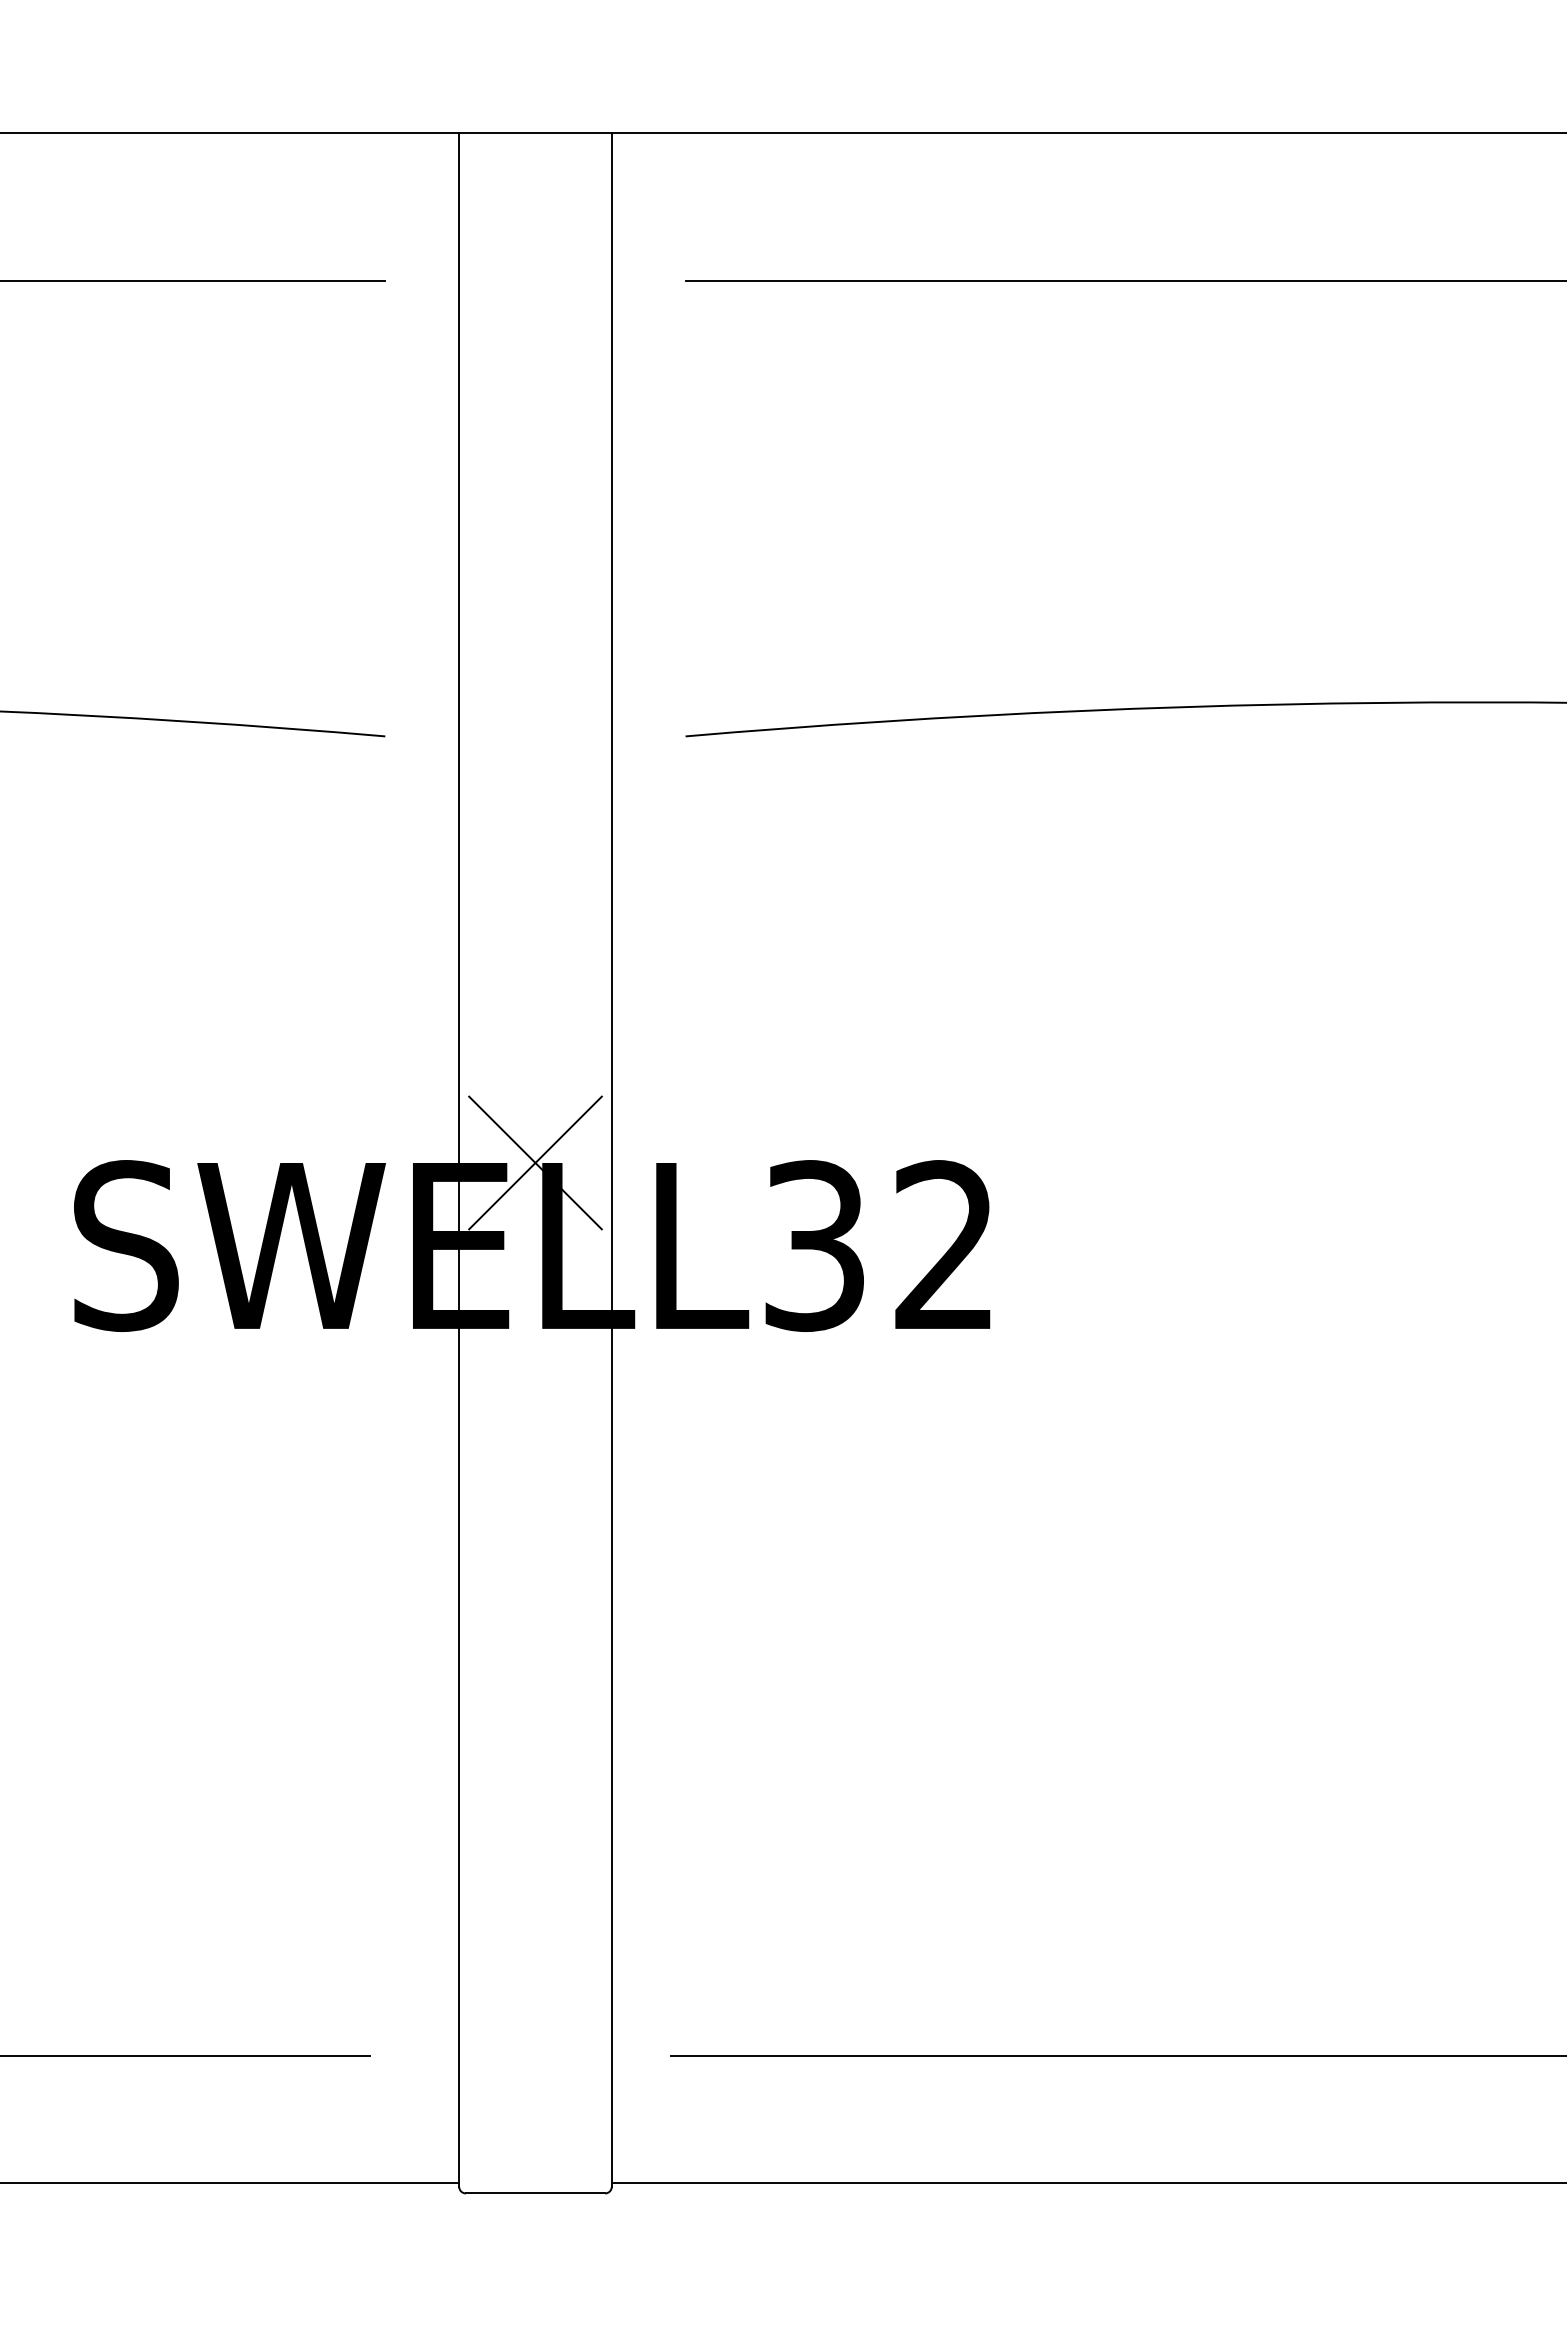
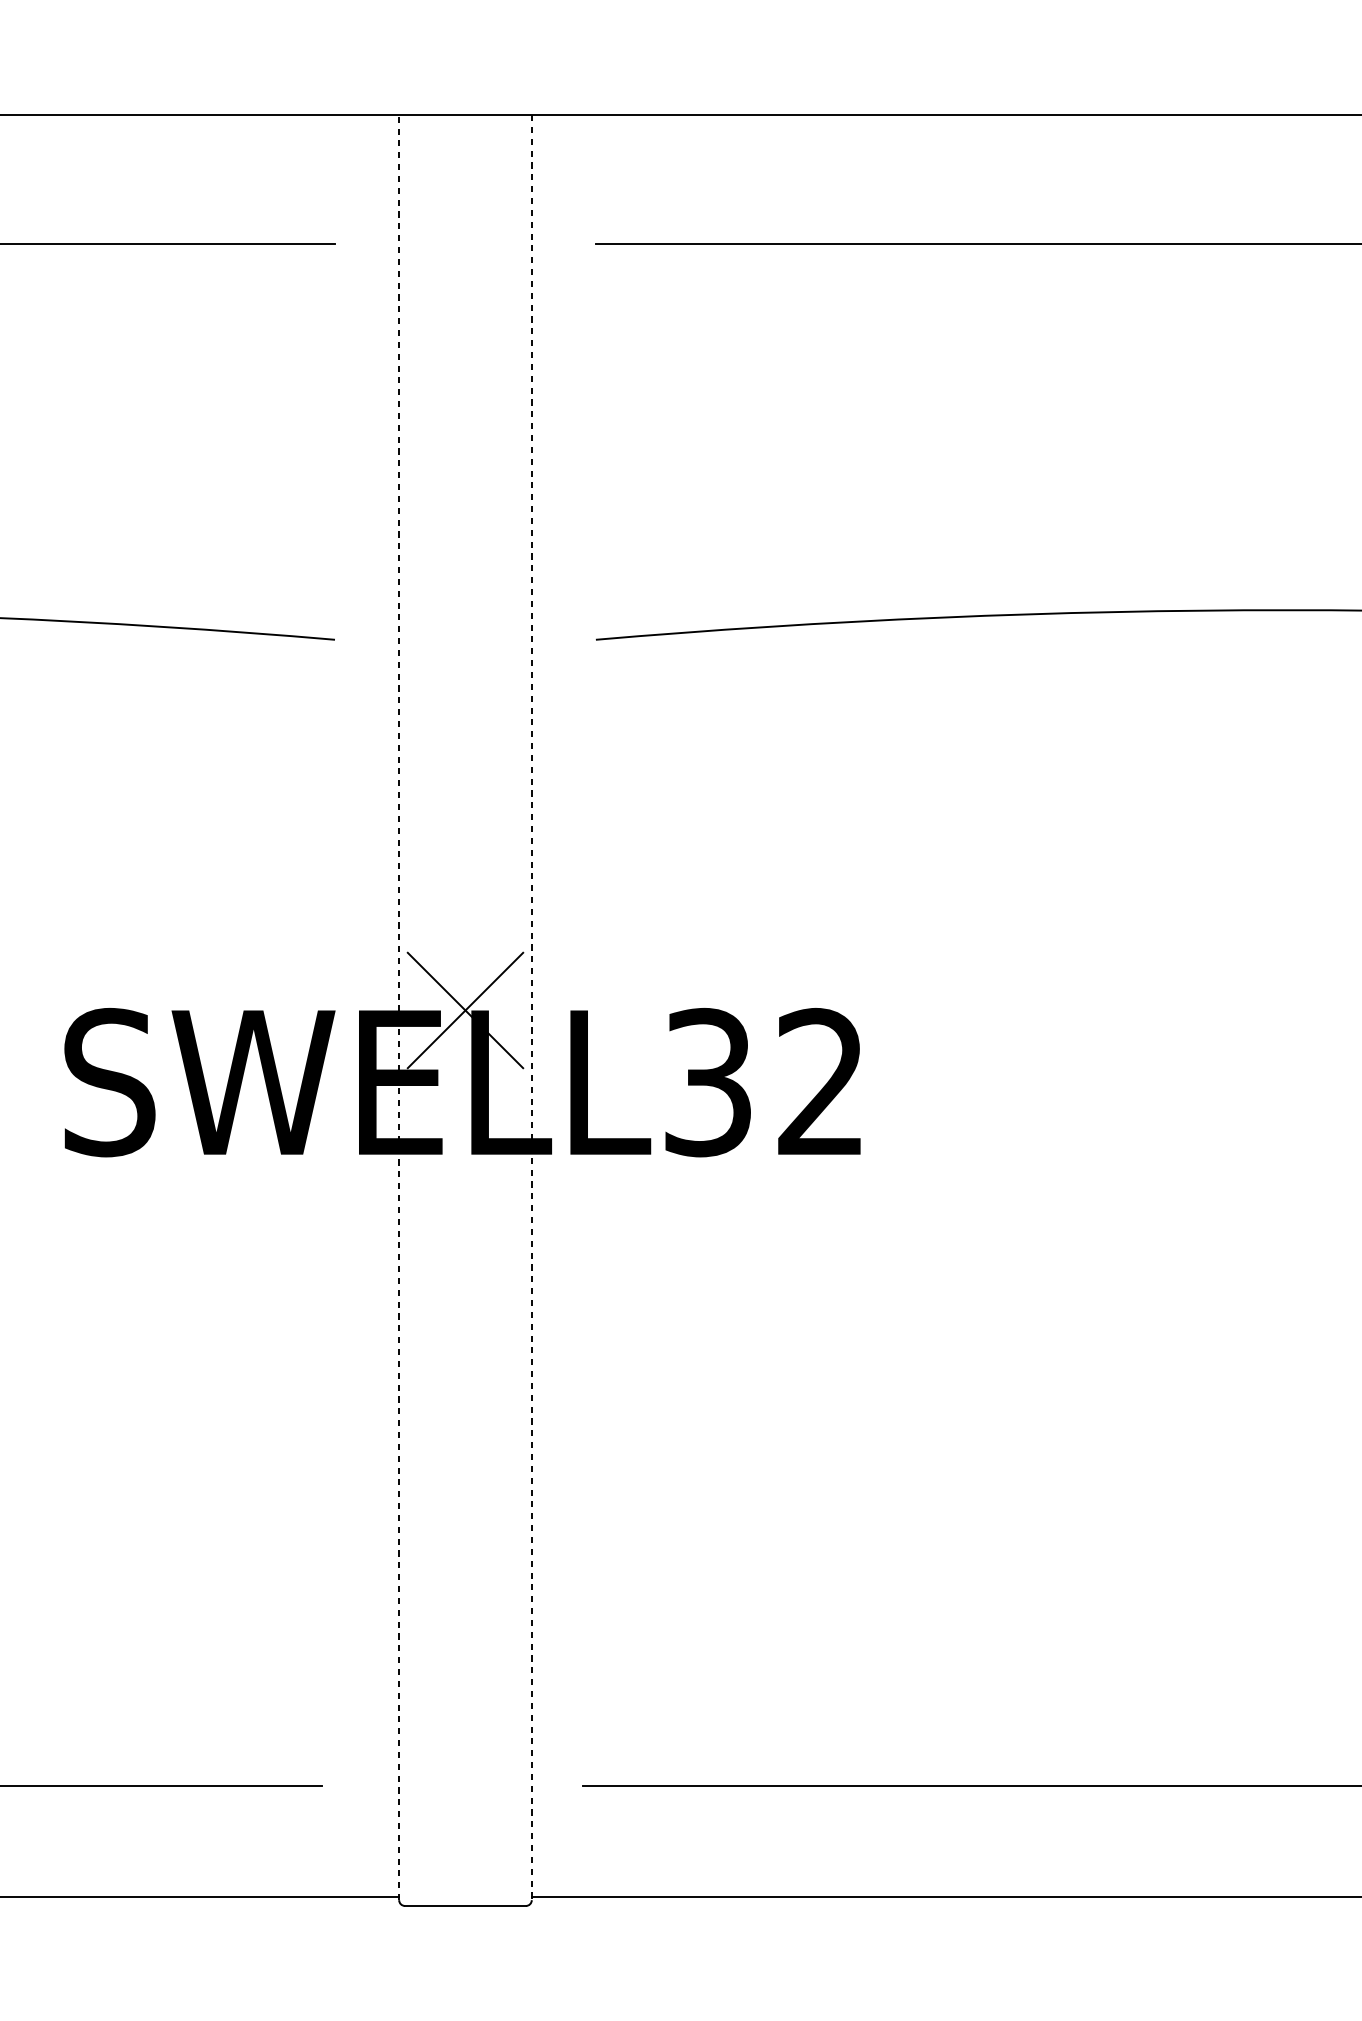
line: (459, 1159) -> (399, 1007), solid -> dashed
line: (611, 1160) -> (531, 1008), solid -> dashed

